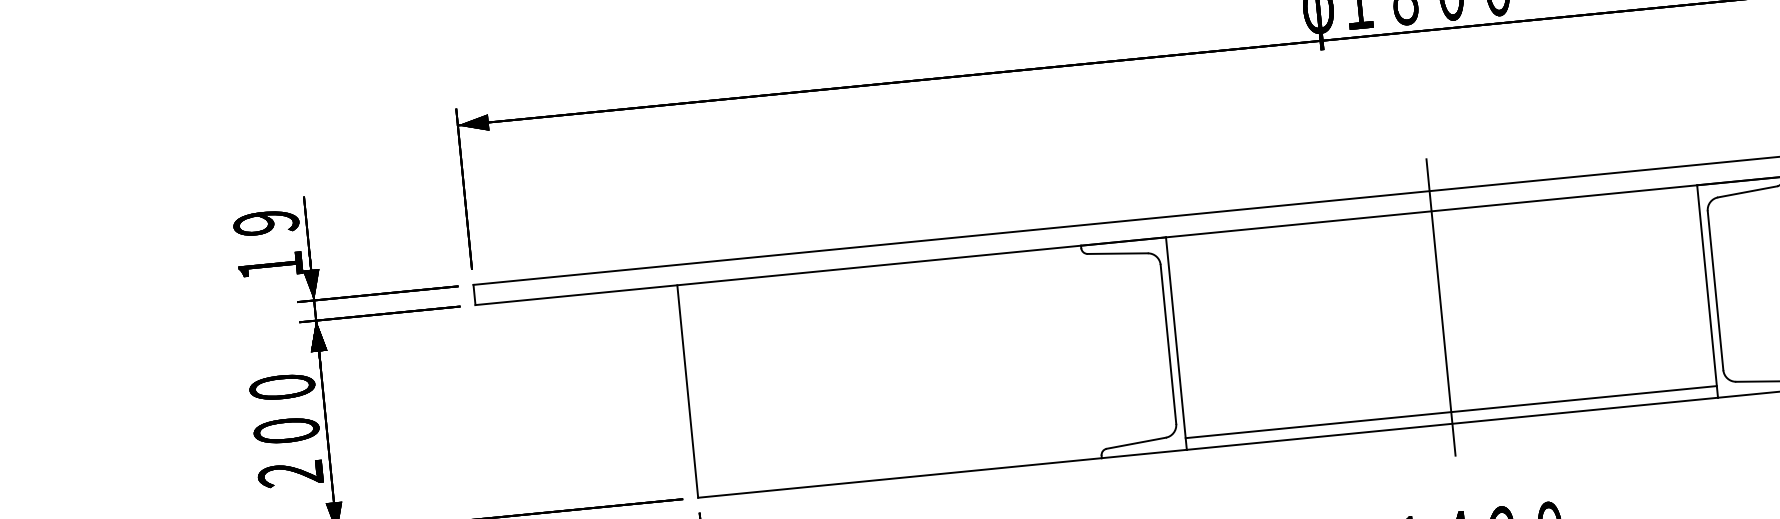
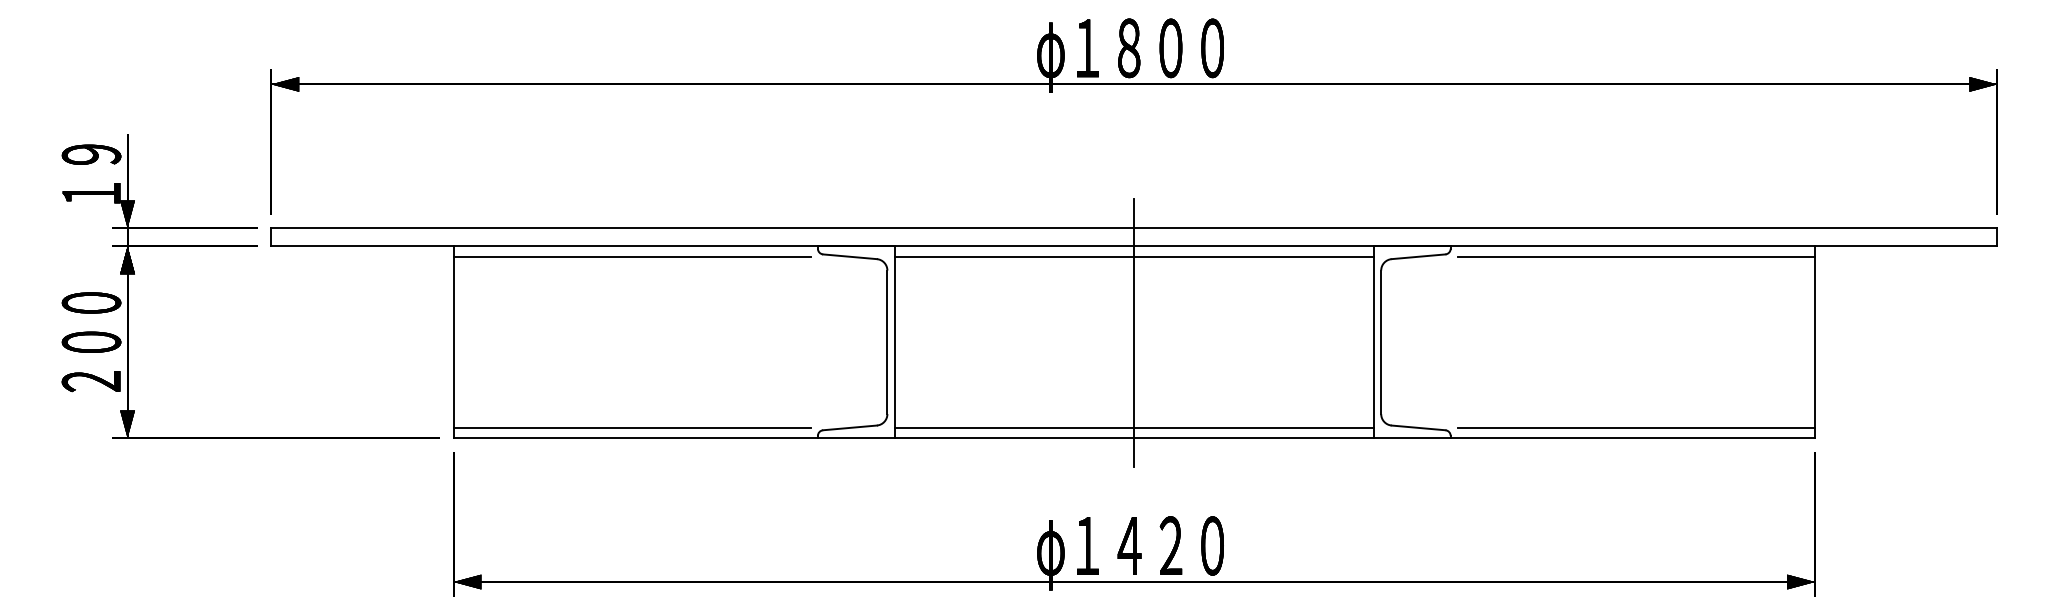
line: (1432, 223) -> (1134, 257), added
line: (875, 278) -> (631, 257), added
line: (894, 466) -> (631, 427), added

